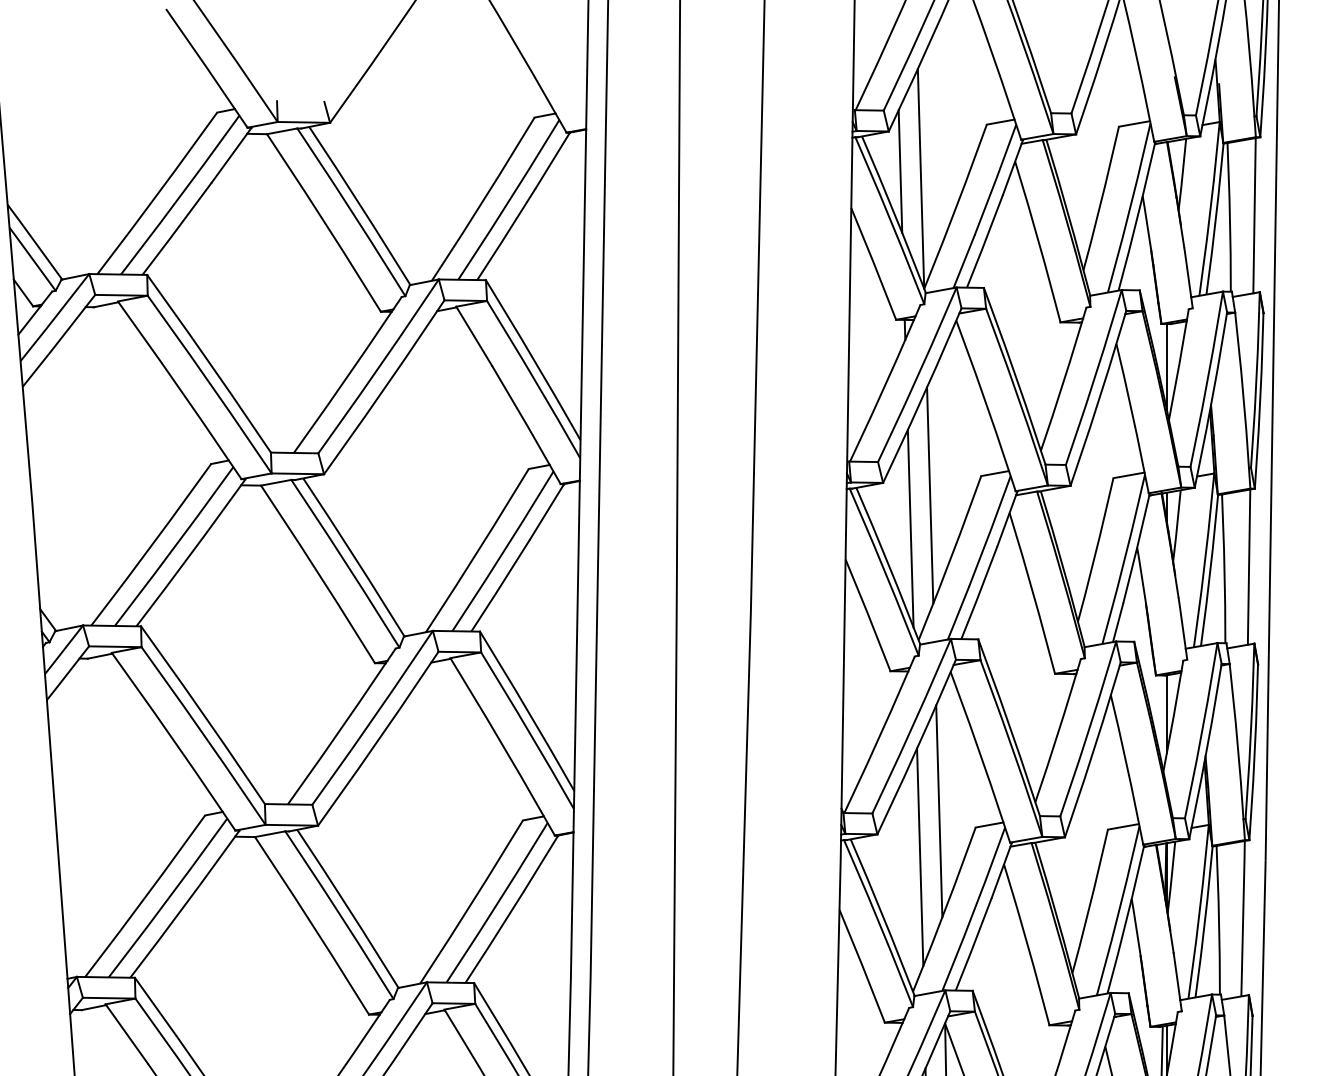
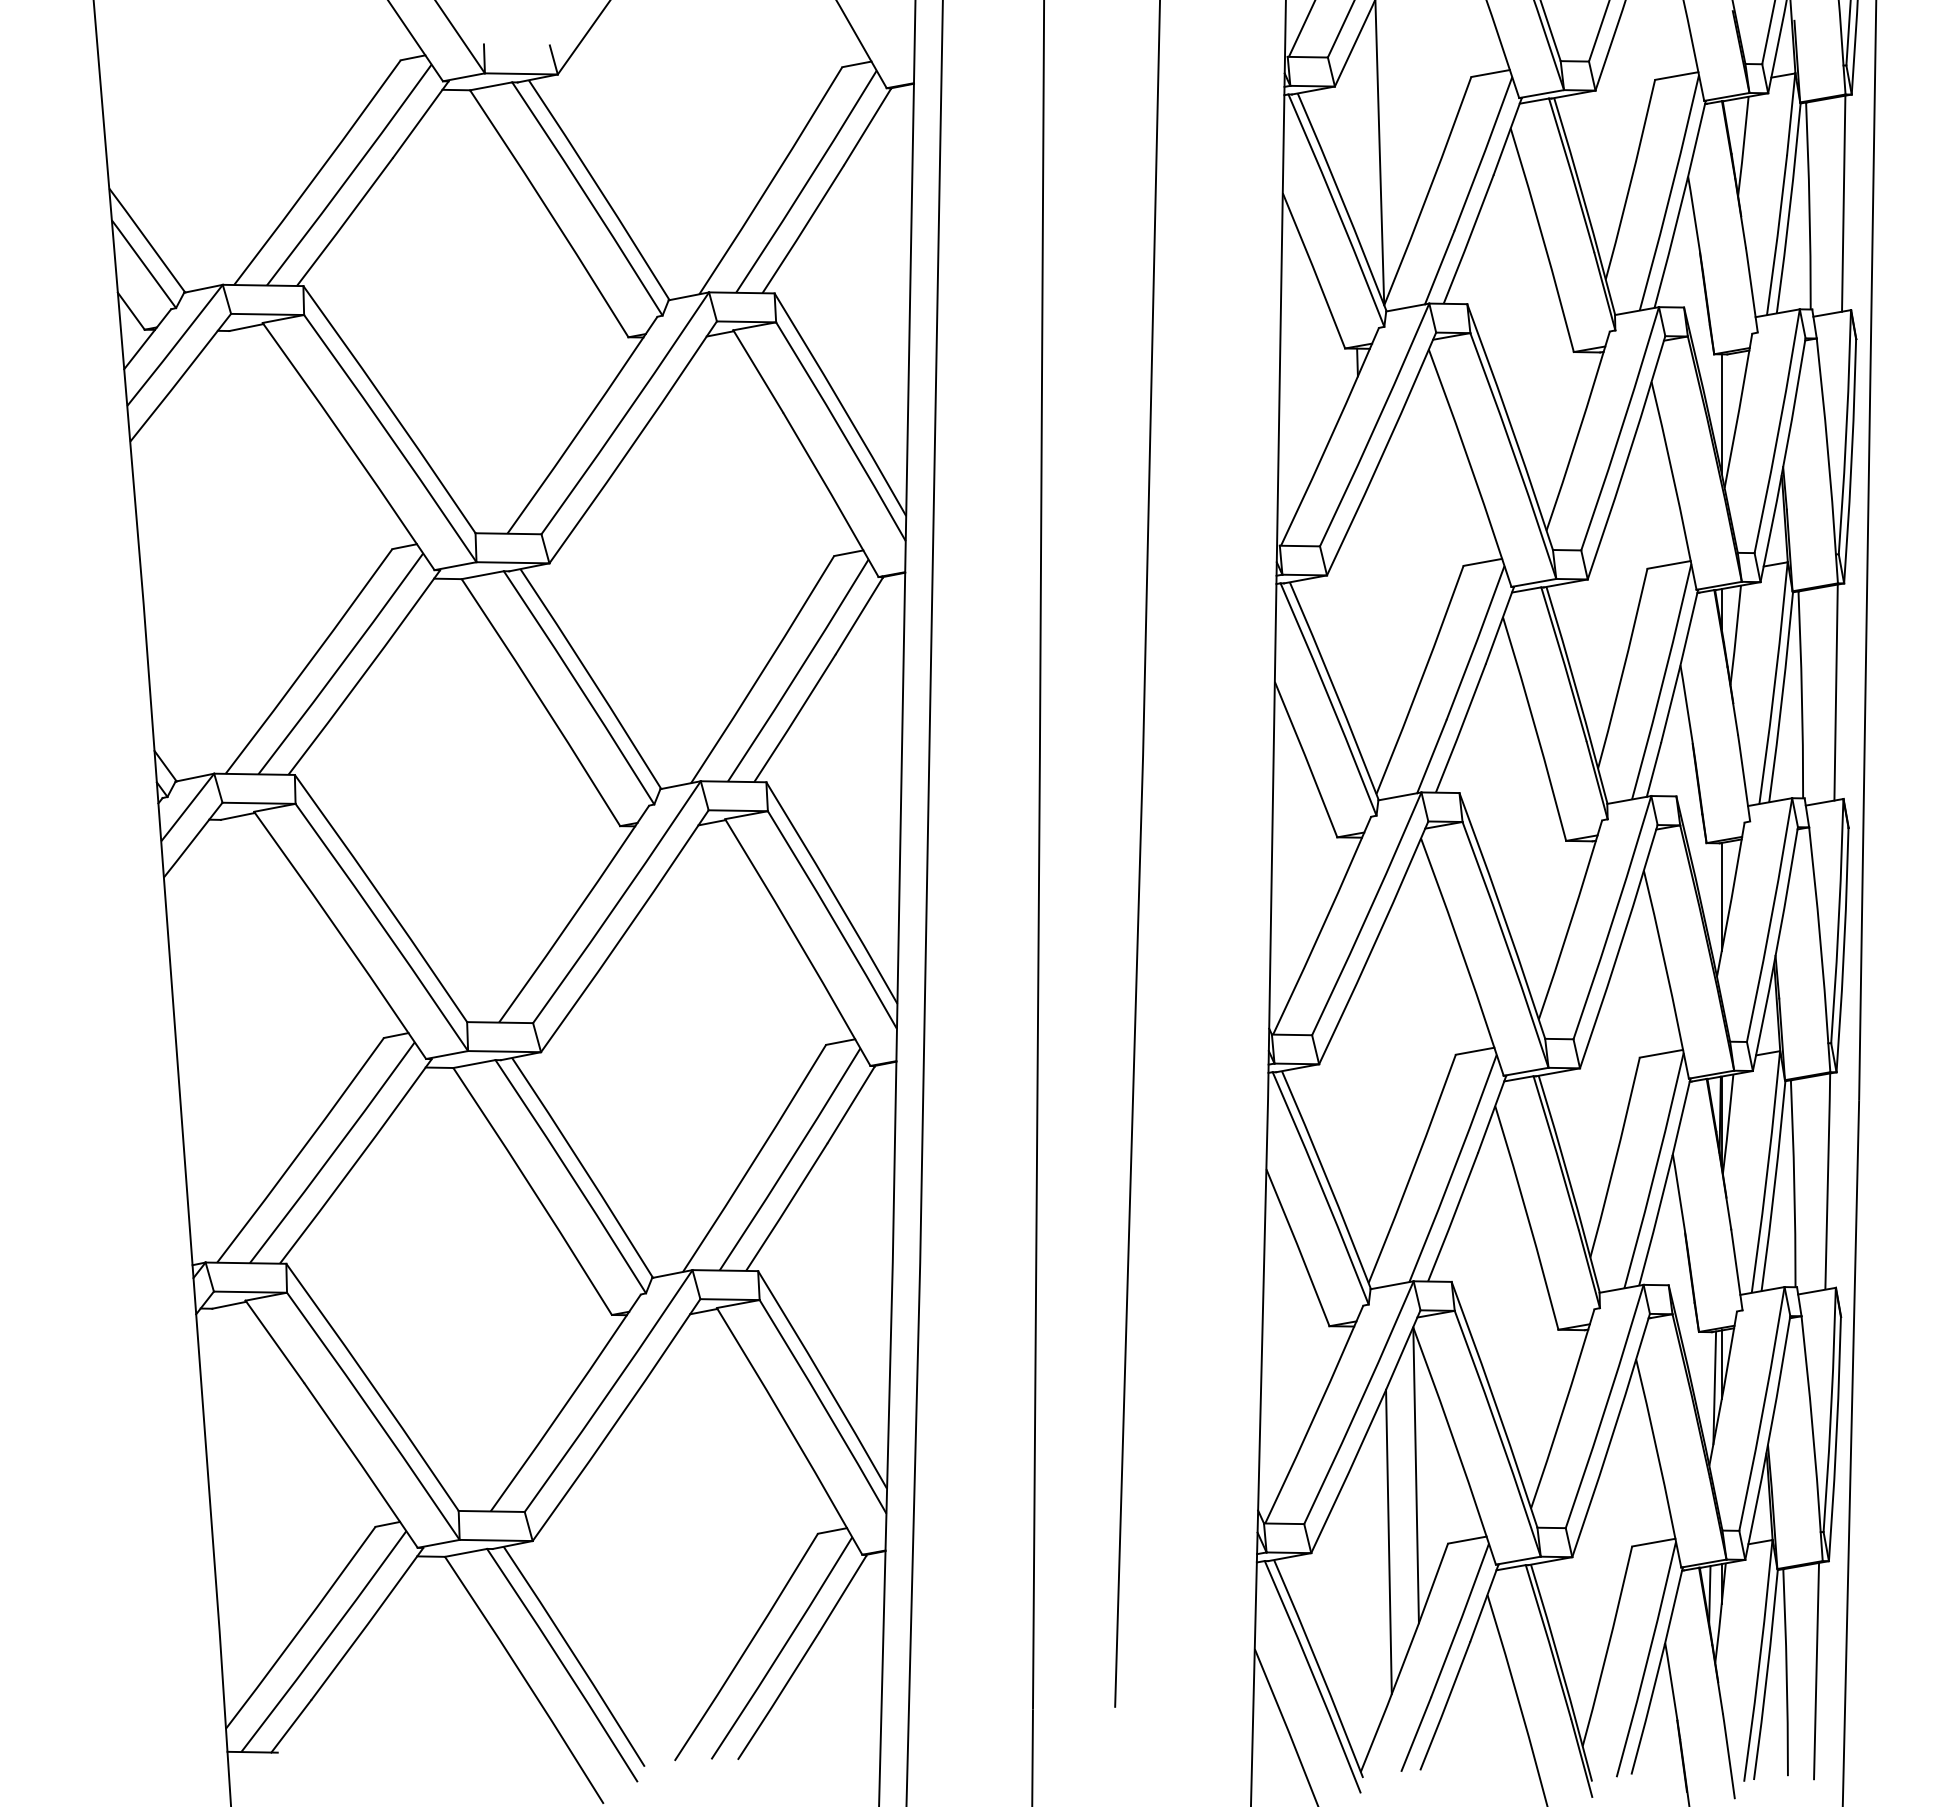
line: (899, 170) -> (1350, 141), removed
line: (930, 495) -> (1392, 592), removed
line: (910, 528) -> (1365, 638), removed
line: (938, 810) -> (1404, 1031), removed
line: (920, 856) -> (1378, 1095), removed

